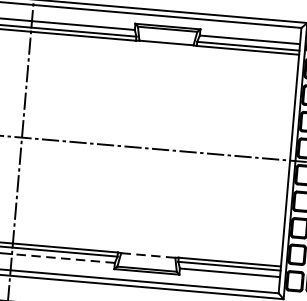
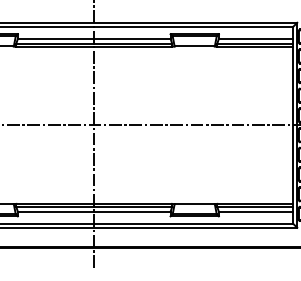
line: (147, 255) -> (194, 204), dashed -> solid
line: (62, 258) -> (131, 211), dashed -> solid

